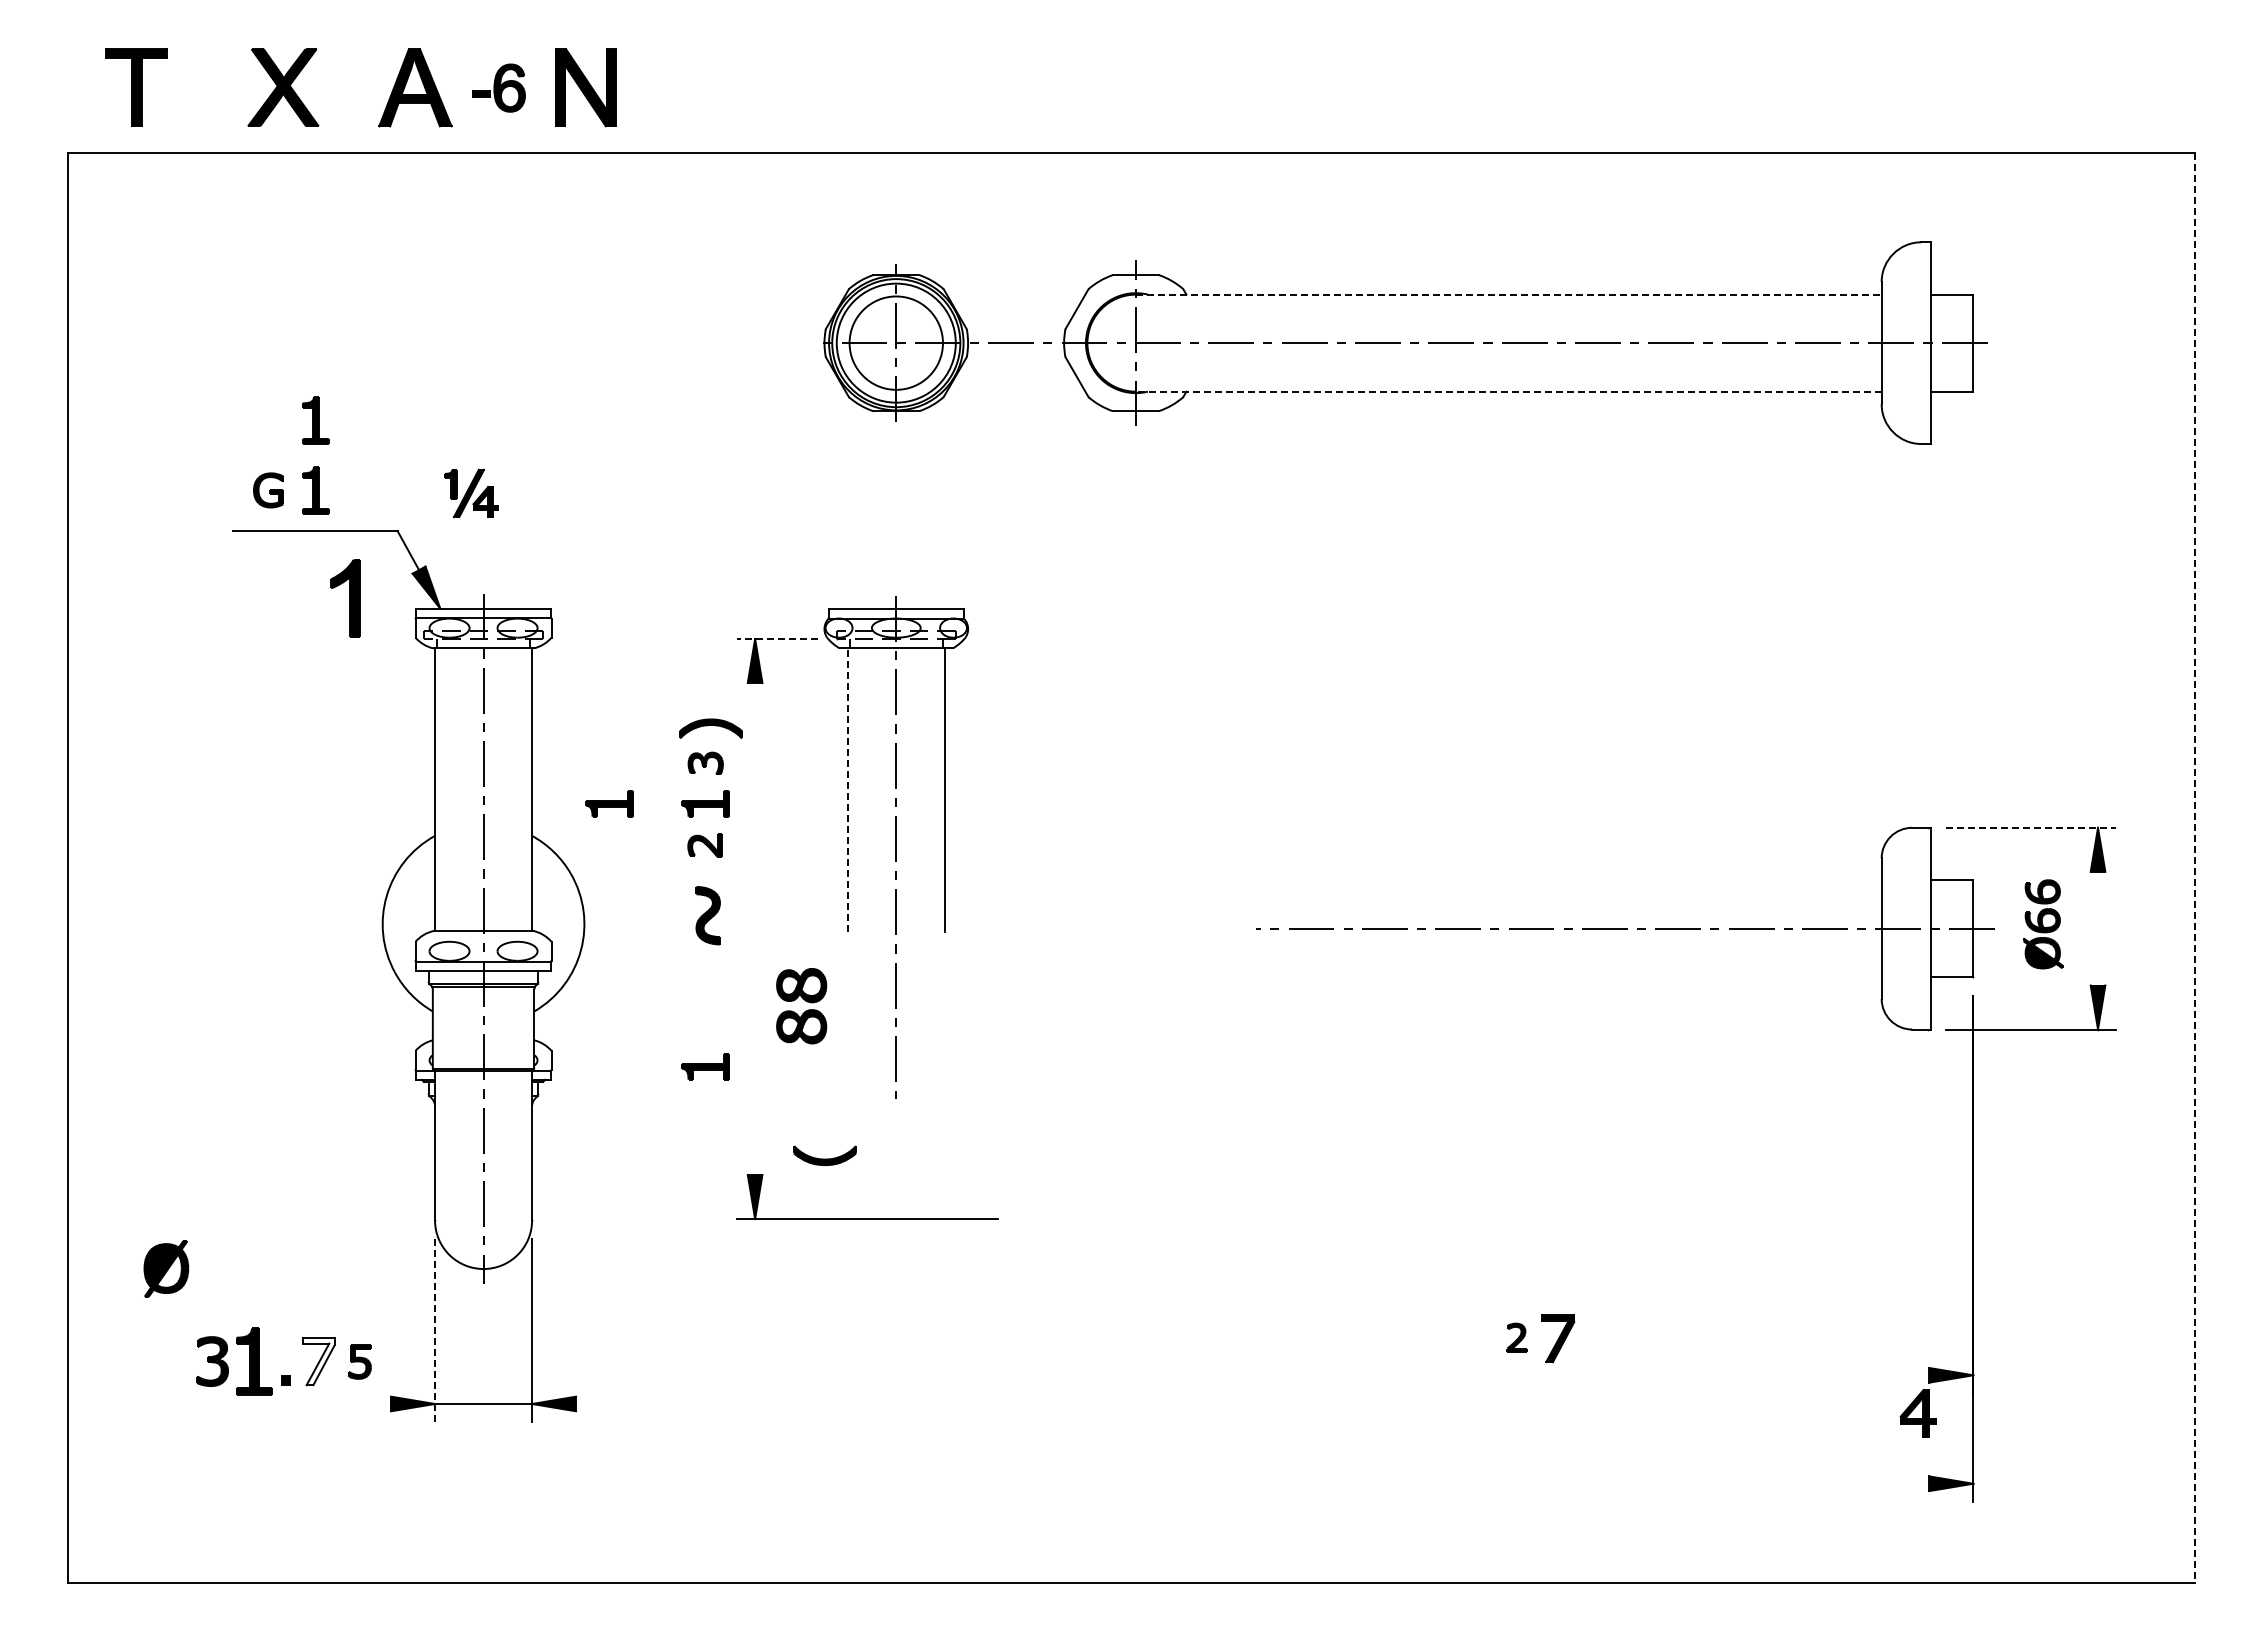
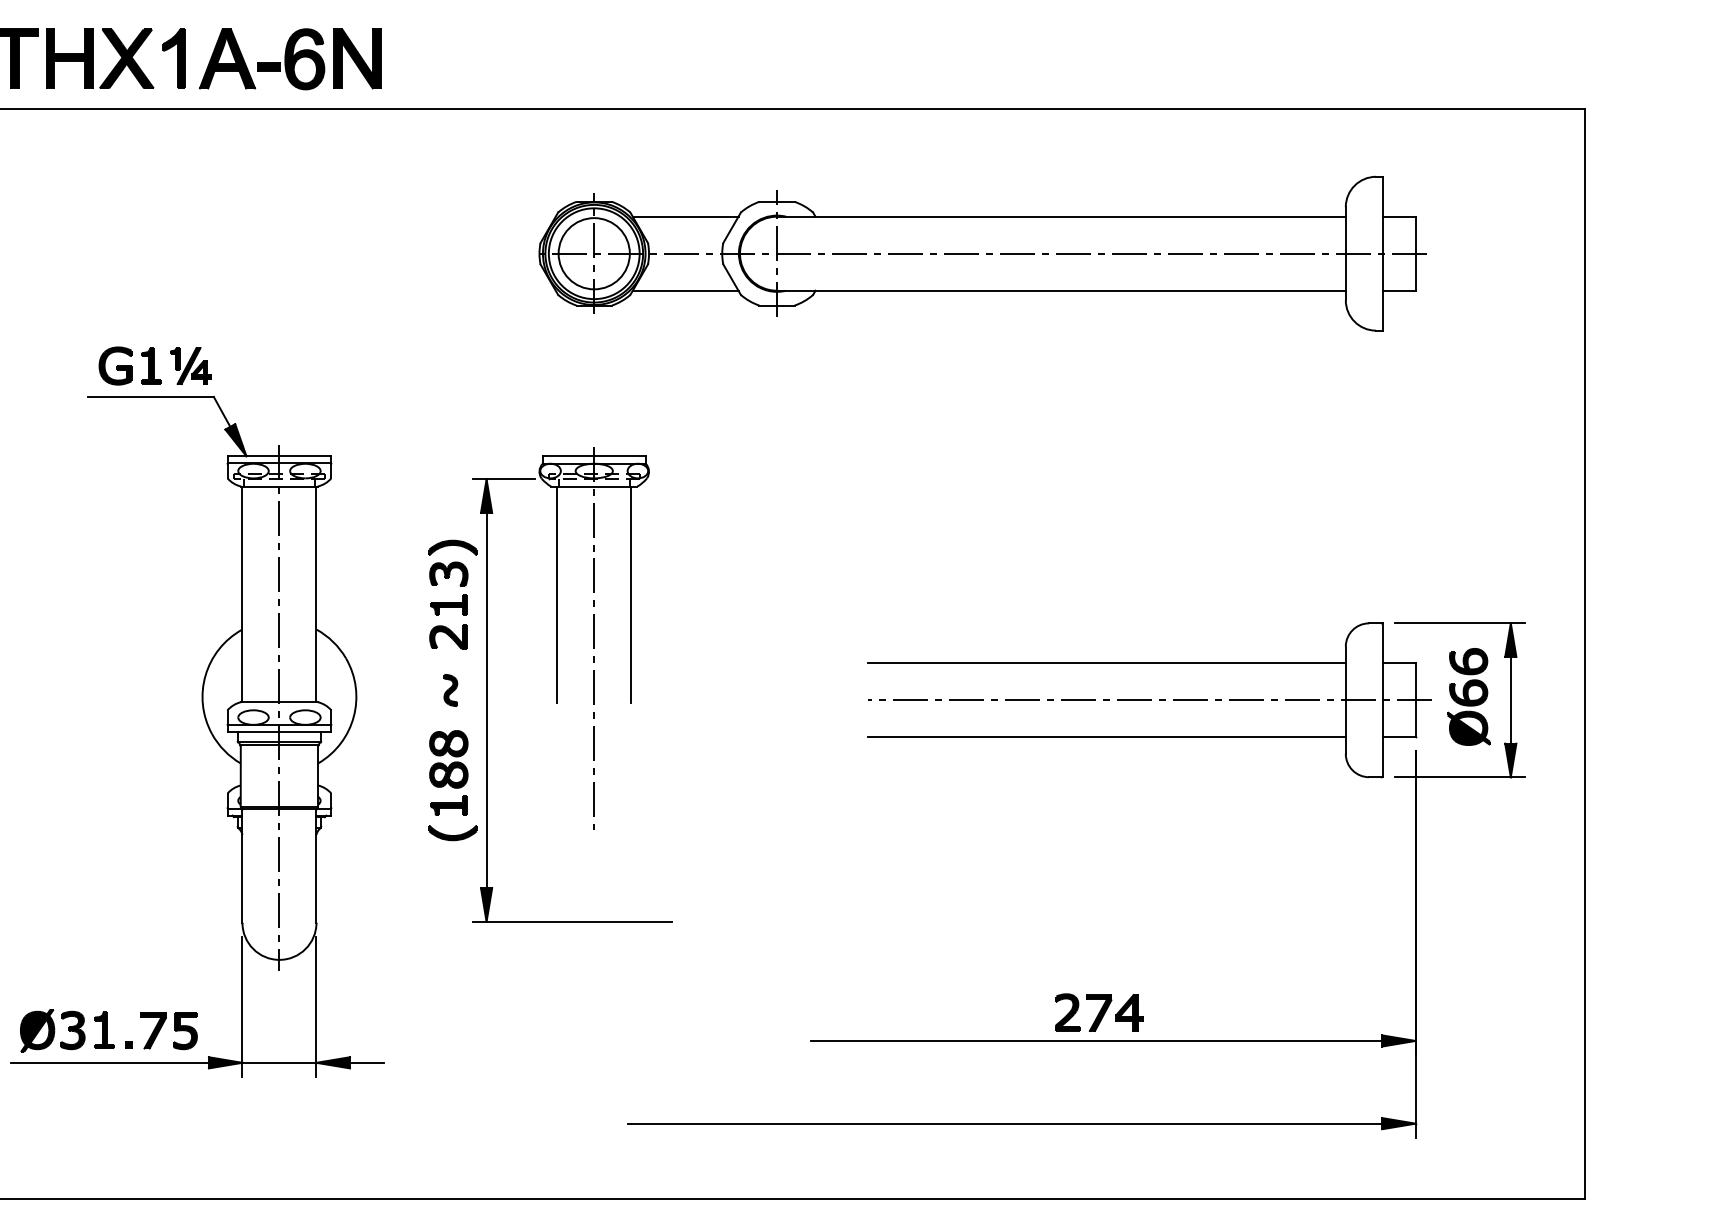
part: (208, 87) -> (69, 58), added
part: (498, 87) -> (290, 58), size x1.67
line: (1015, 294) -> (685, 216), added
line: (1508, 294) -> (1061, 216), dashed -> solid
line: (1015, 391) -> (685, 290), added
line: (1508, 391) -> (1061, 290), dashed -> solid
part: (315, 420) -> (151, 312), removed
part: (268, 490) -> (115, 366), size x1.43
part: (471, 492) -> (190, 365), moved
part: (345, 598) -> (174, 58), moved
line: (777, 638) -> (503, 478), dashed -> solid
part: (705, 763) -> (448, 574), size x1.43
line: (847, 790) -> (557, 594), dashed -> solid
part: (609, 803) -> (375, 604), removed
line: (2031, 827) -> (1460, 623), dashed -> solid
part: (704, 845) -> (447, 636), size x1.43
line: (2195, 868) -> (1585, 654), dashed -> solid
line: (1568, 880) -> (1106, 663), added
part: (708, 915) -> (451, 690), size x0.71
part: (2042, 924) -> (1468, 697), size x1.43
line: (2098, 928) -> (1511, 700), added
line: (755, 929) -> (486, 700), added
line: (1568, 977) -> (1106, 737), added
part: (801, 1006) -> (448, 759), moved
part: (824, 1155) -> (452, 832), moved
part: (166, 1268) -> (37, 1030), moved
line: (435, 1330) -> (242, 1006), dashed -> solid
part: (1516, 1337) -> (1067, 1012), size x1.67
part: (254, 1361) -> (104, 1030), size x0.71
fill: (318, 1361) -> (153, 1030), added
part: (360, 1361) -> (185, 1030), size x1.43
line: (1554, 1375) -> (1096, 1041), added
line: (261, 1403) -> (110, 1062), added
line: (598, 1403) -> (367, 1062), added
part: (1917, 1413) -> (1129, 1012), moved
line: (1434, 1483) -> (1004, 1123), added

